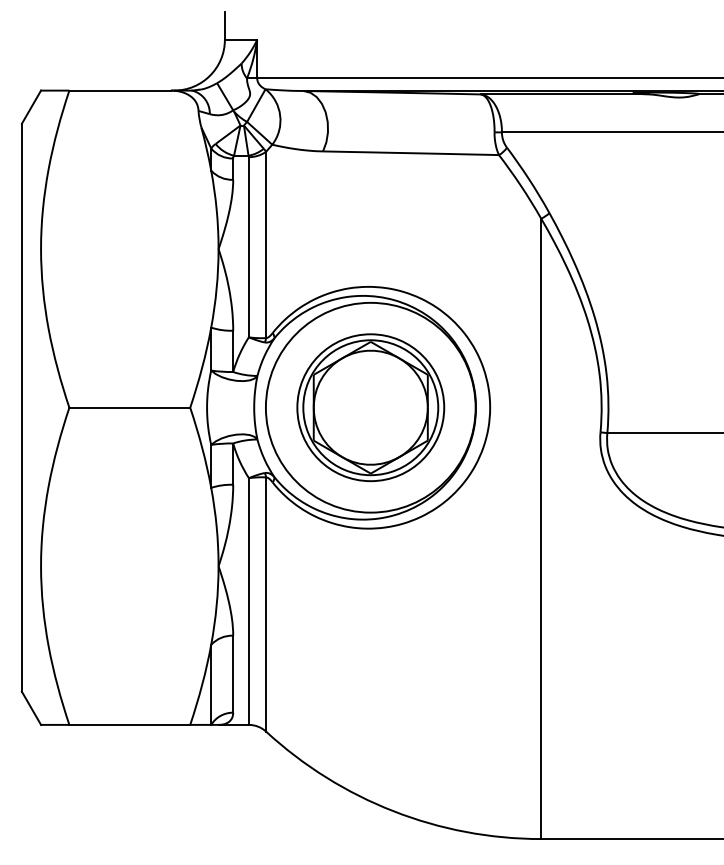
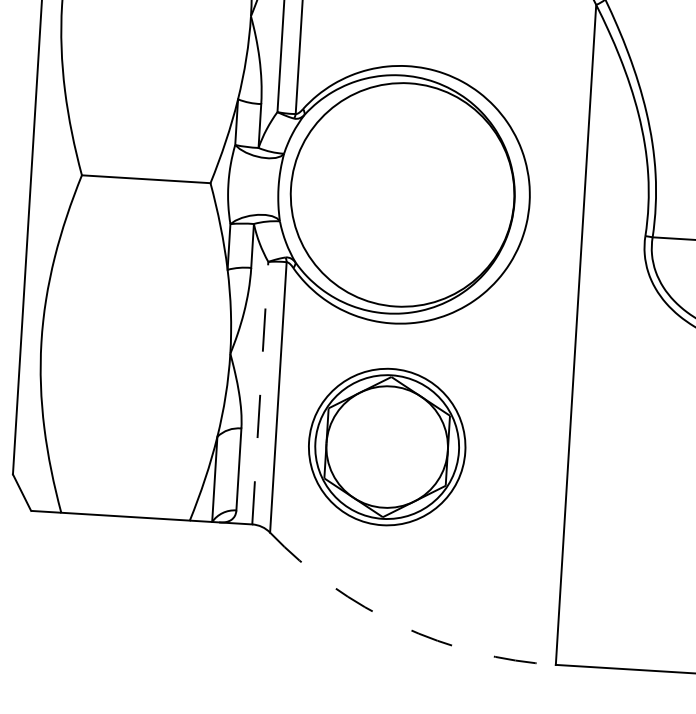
part: (370, 407) -> (386, 446), moved
line: (248, 601) -> (259, 393), solid -> dashed
arc: (393, 811) -> (400, 625), solid -> dashed

